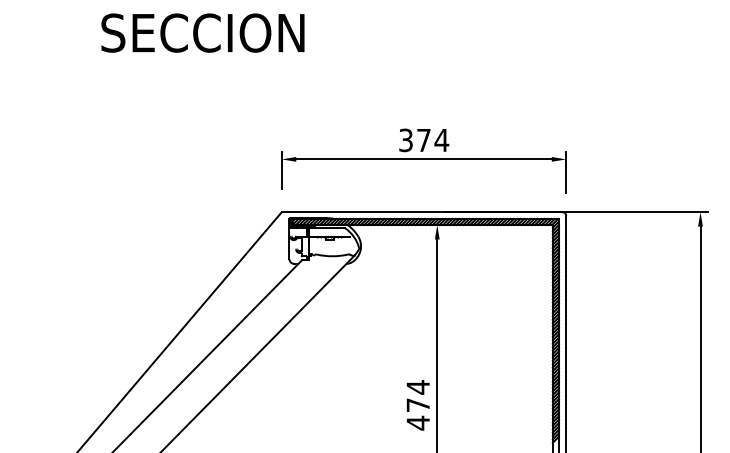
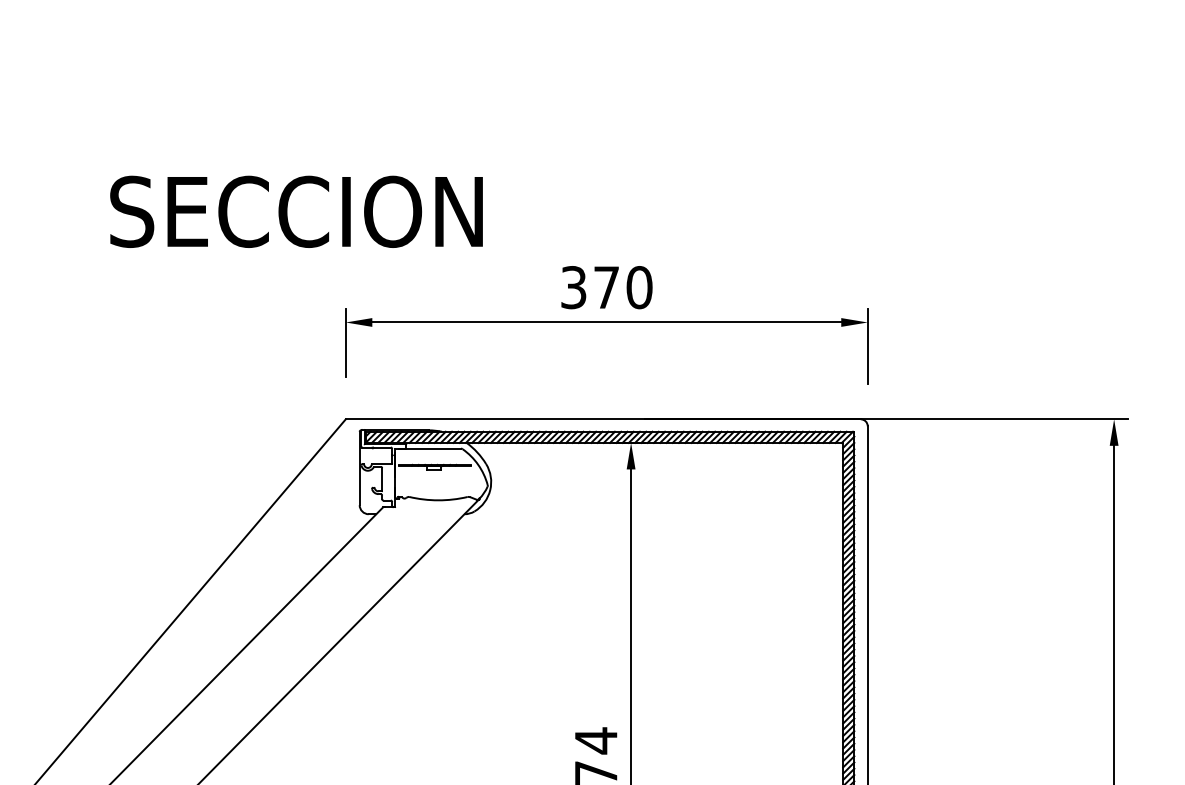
text: (202, 32) -> (295, 210), moved
text: (441, 140) -> (638, 287), 374 -> 370

